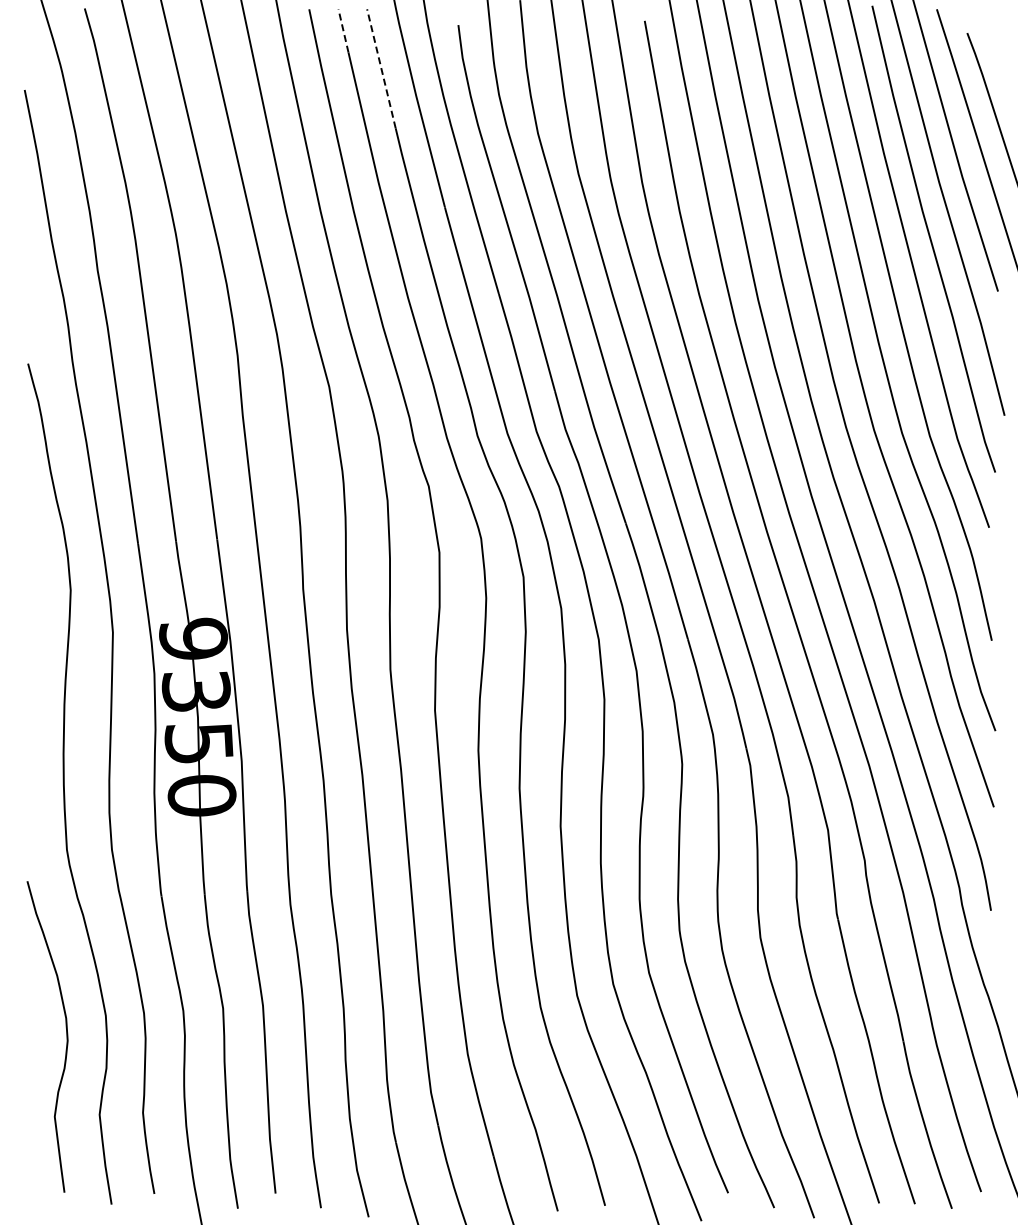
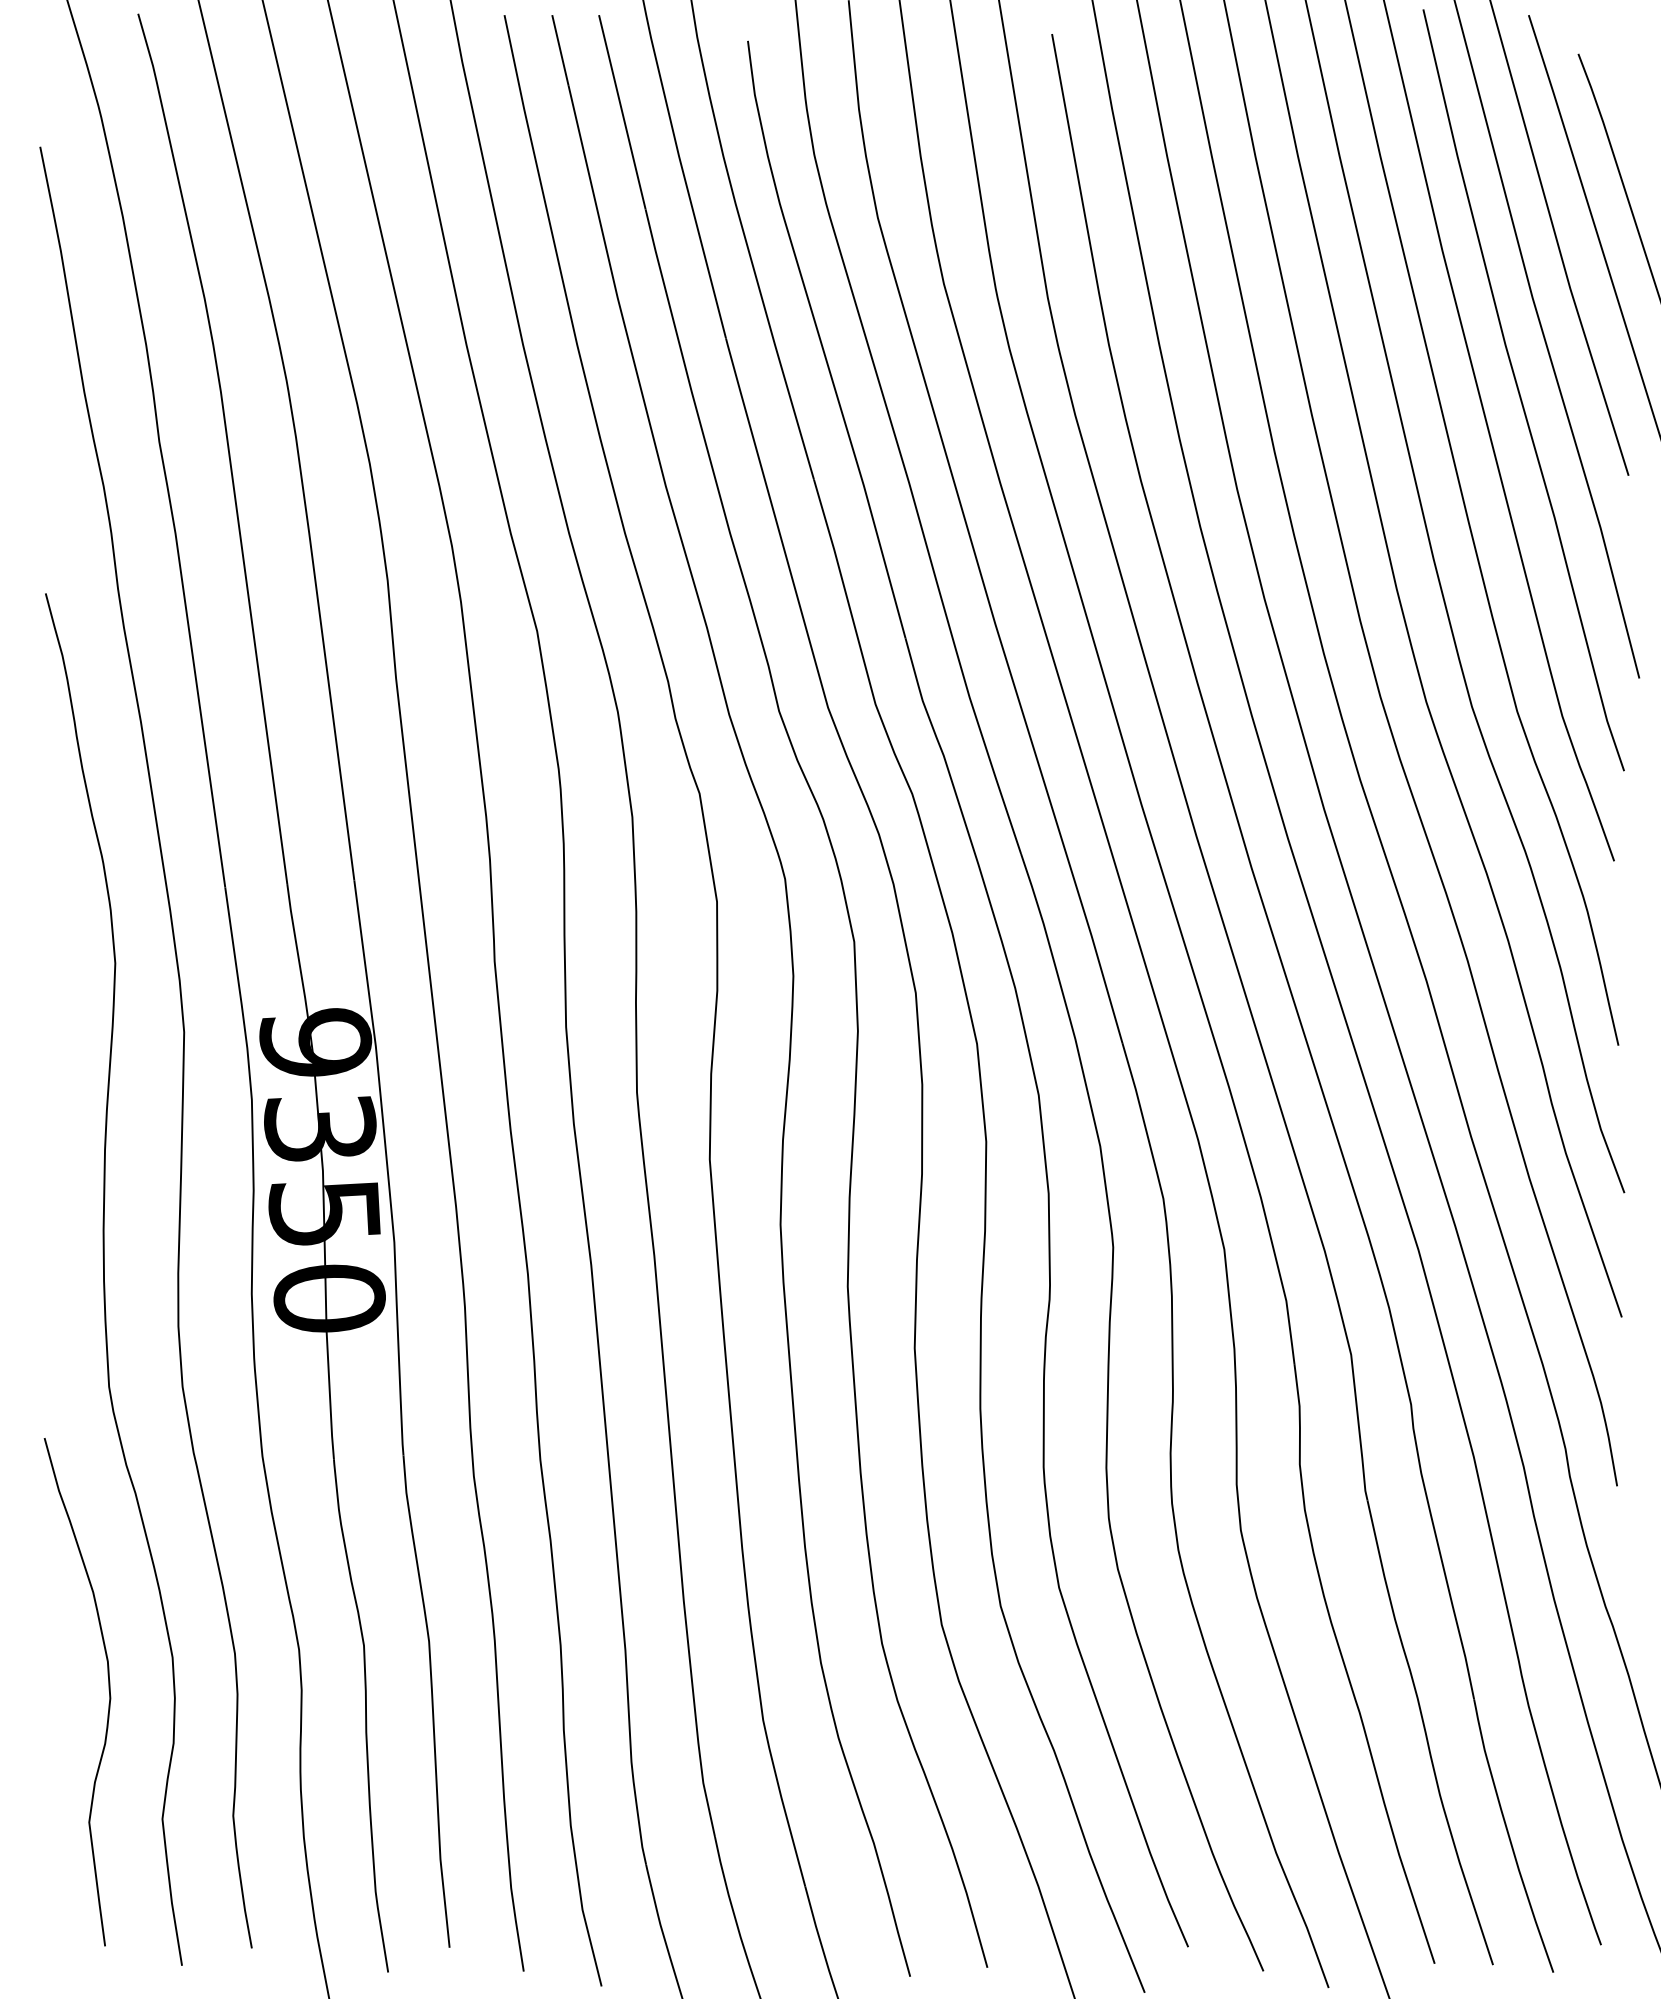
line: (343, 30) -> (560, 49), dashed -> solid
line: (381, 68) -> (622, 111), dashed -> solid

